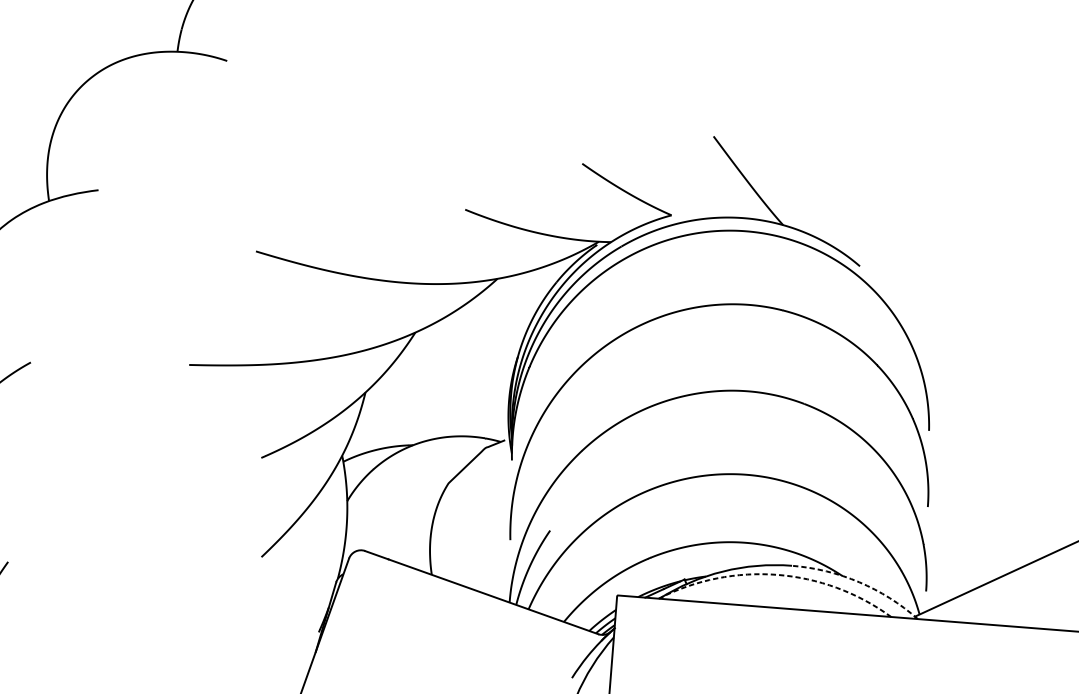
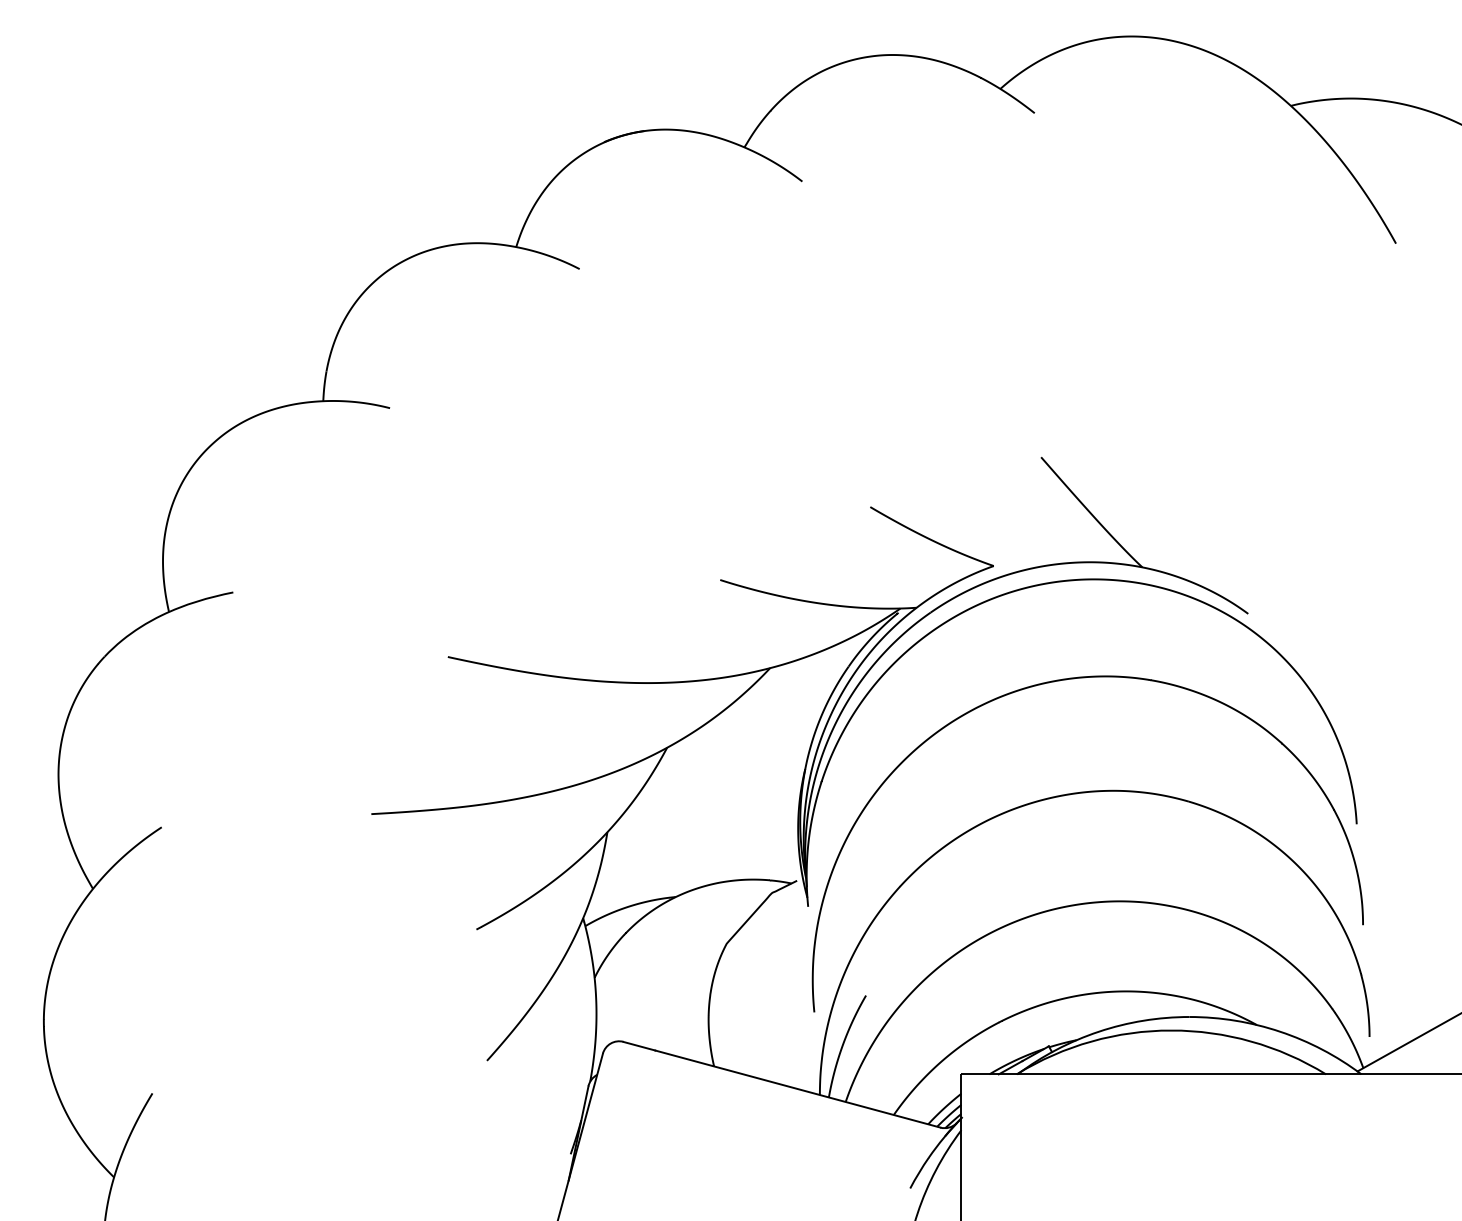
arc: (777, 574) -> (1171, 1030), dashed -> solid
arc: (859, 582) -> (1280, 1031), dashed -> solid

